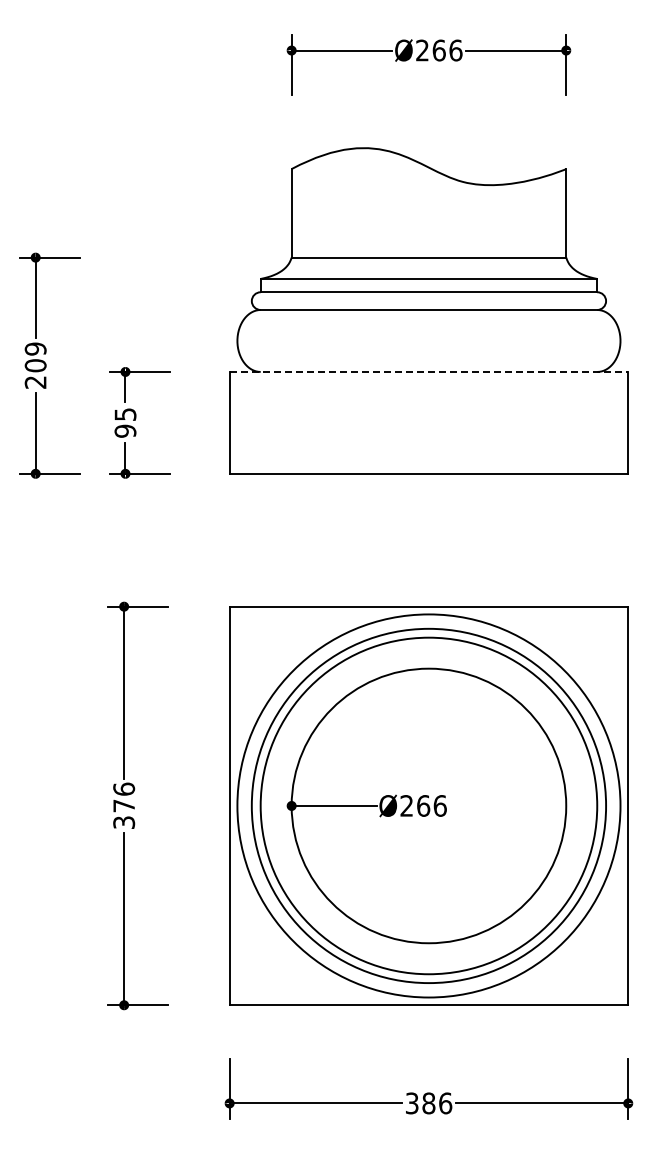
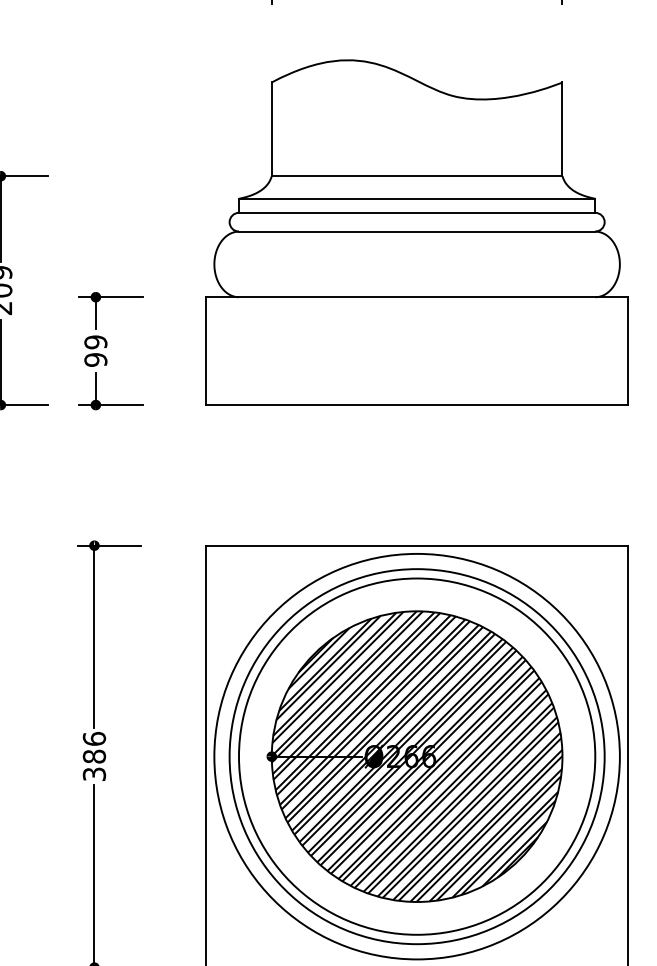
line: (429, 371) -> (417, 296), dashed -> solid
text: (125, 414) -> (95, 342), 95 -> 99
text: (124, 805) -> (94, 756), 376 -> 386
hatch: (428, 805) -> (416, 756), added

